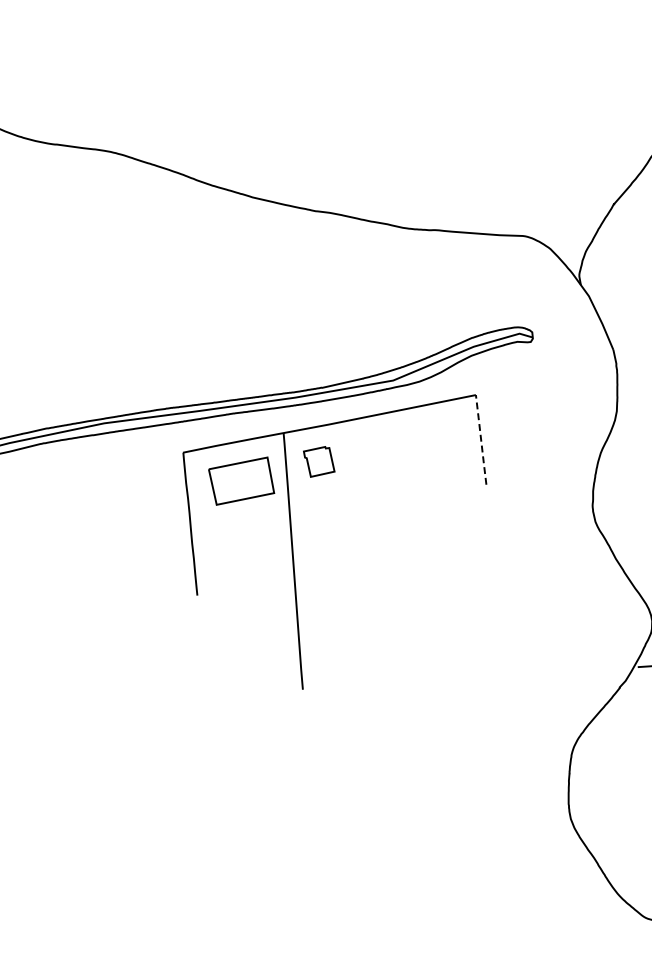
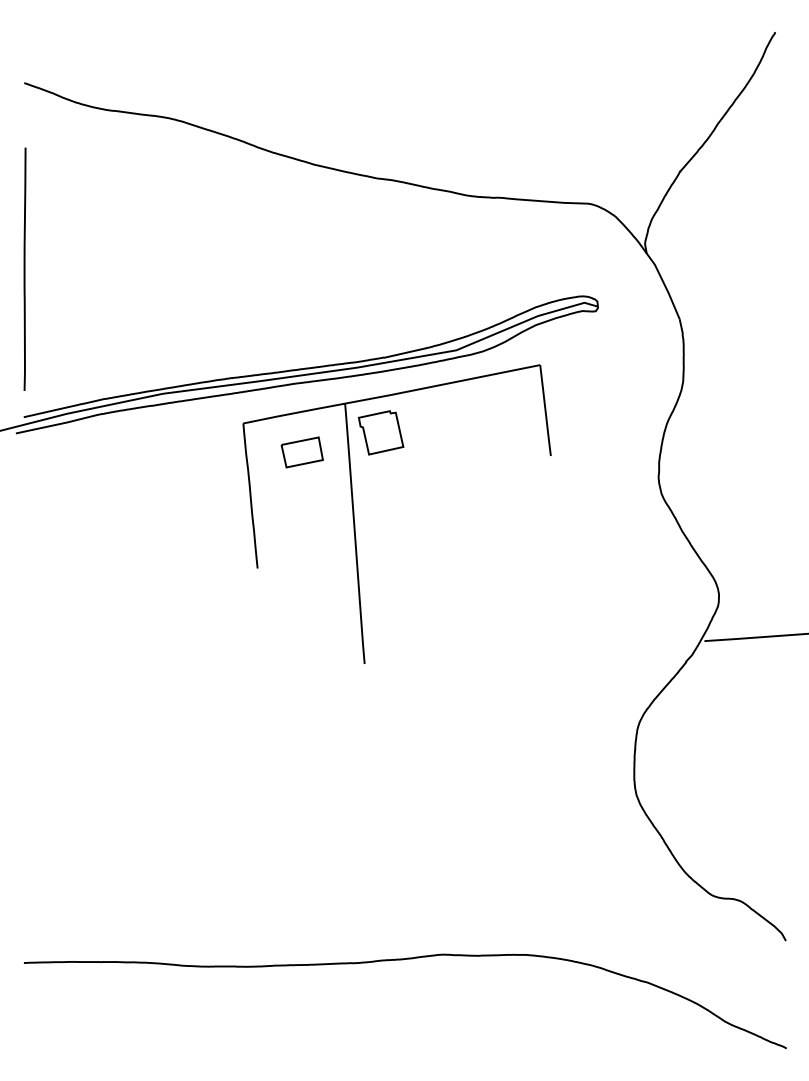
line: (481, 438) -> (545, 409), dashed -> solid
part: (319, 461) -> (381, 432), size x1.43
part: (240, 481) -> (301, 452), size x0.62

